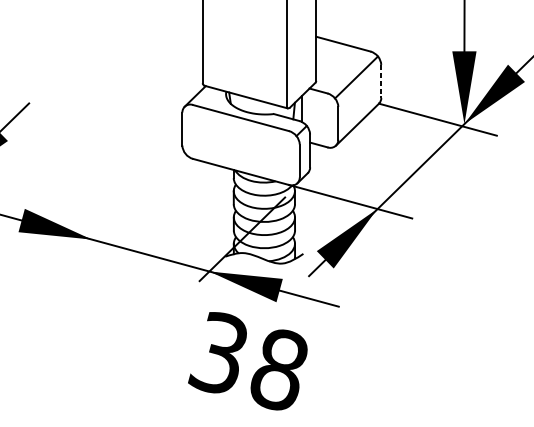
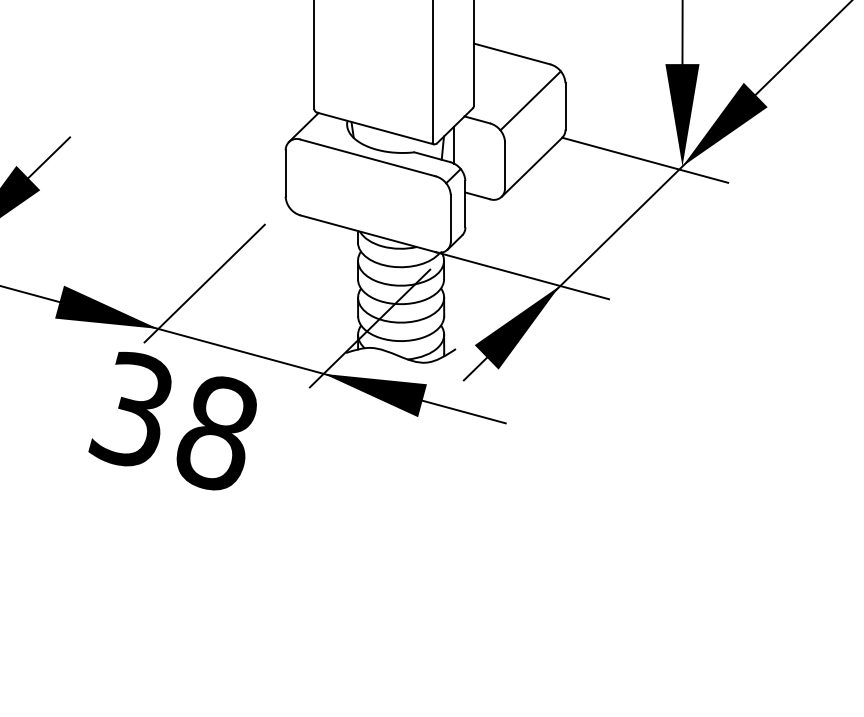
line: (381, 81) -> (565, 106), dashed -> solid
line: (124, 207) -> (204, 283), added
text: (247, 360) -> (172, 420), moved

